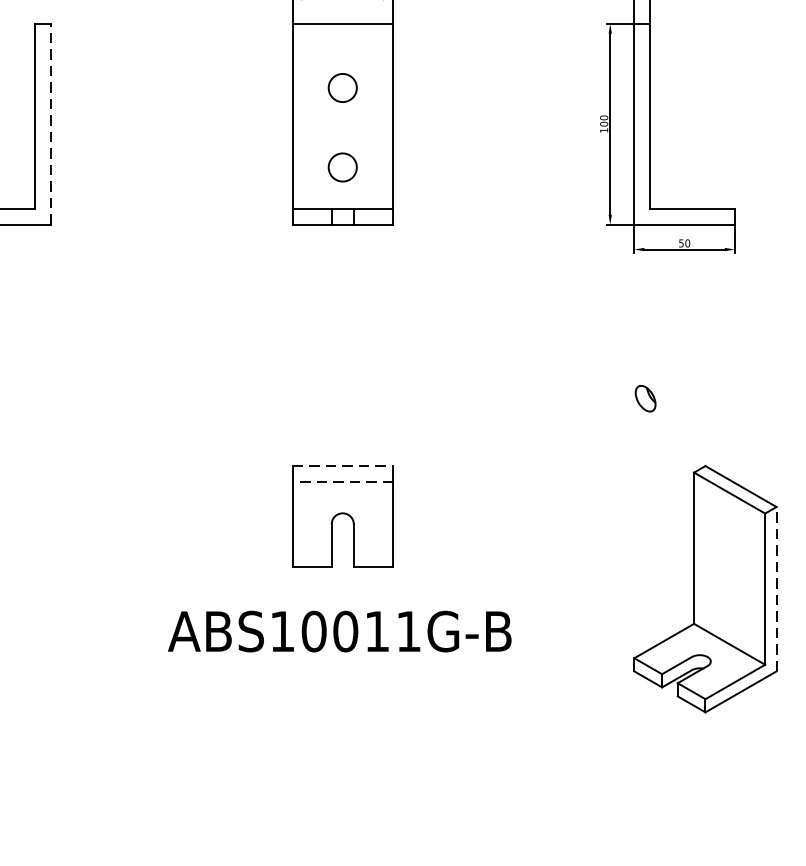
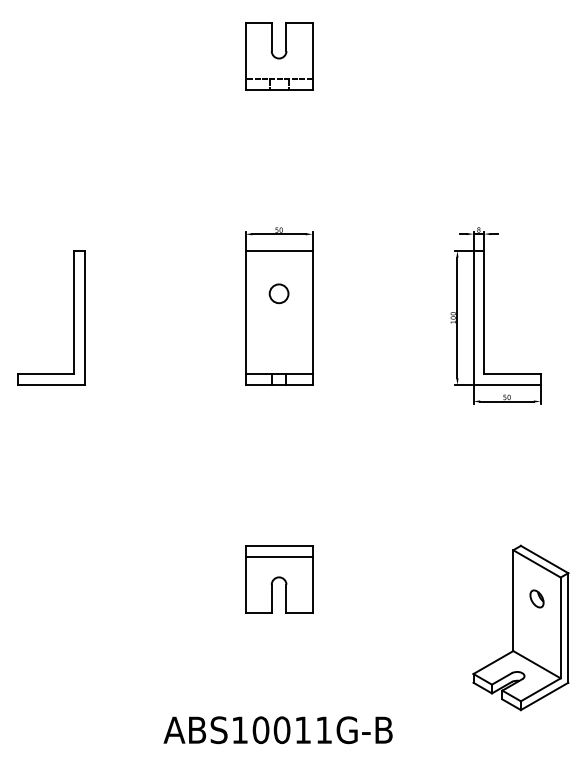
line: (50, 123) -> (84, 317), dashed -> solid
circle: (341, 167) -> (278, 346), removed
part: (644, 398) -> (536, 598), moved
line: (343, 465) -> (279, 545), dashed -> solid
line: (343, 482) -> (279, 556), dashed -> solid
line: (776, 588) -> (568, 627), dashed -> solid
text: (338, 631) -> (277, 730), moved

